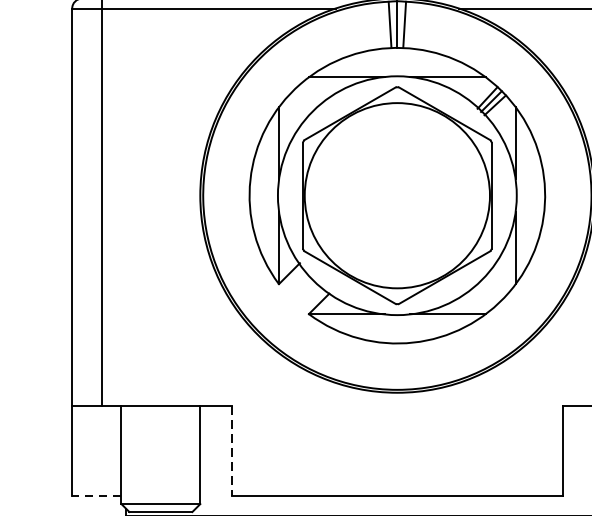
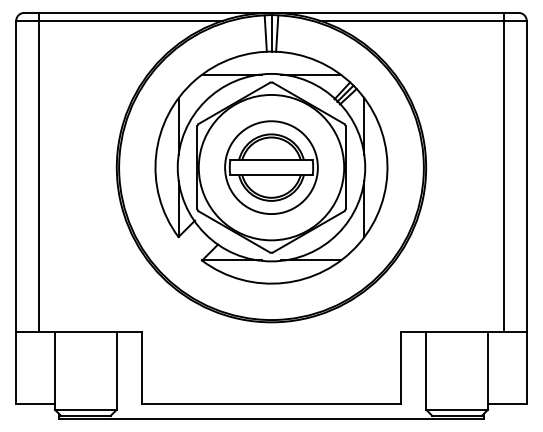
part: (397, 195) -> (271, 167), added
line: (231, 450) -> (141, 367), dashed -> solid
line: (96, 496) -> (35, 403), dashed -> solid

